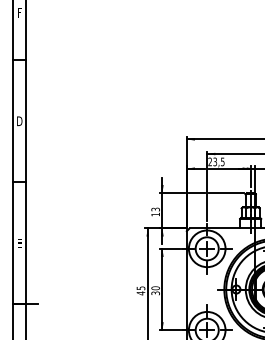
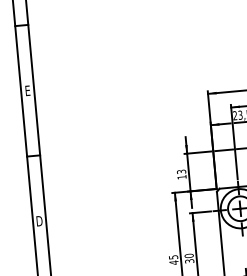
text: (19, 121) -> (27, 91), D -> E
text: (19, 243) -> (39, 221), E -> D

